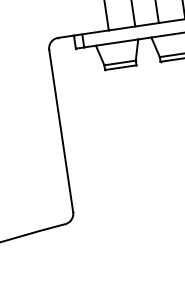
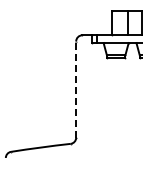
line: (61, 130) -> (76, 89), solid -> dashed

